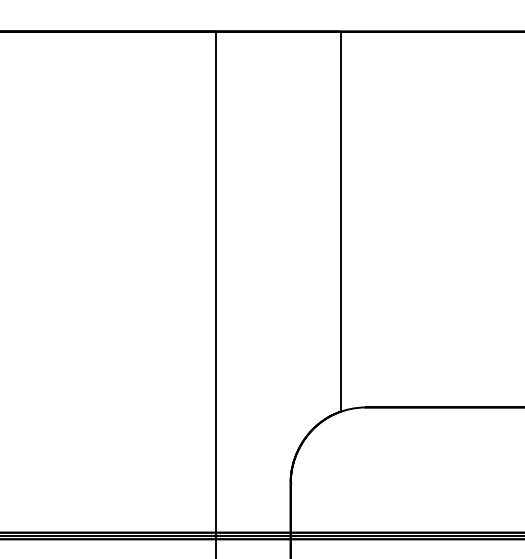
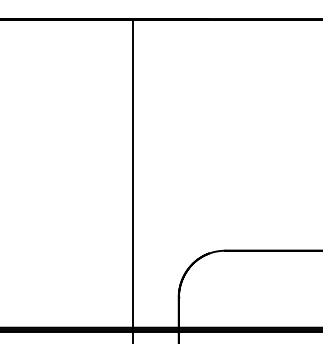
line: (340, 221) -> (209, 136), removed

